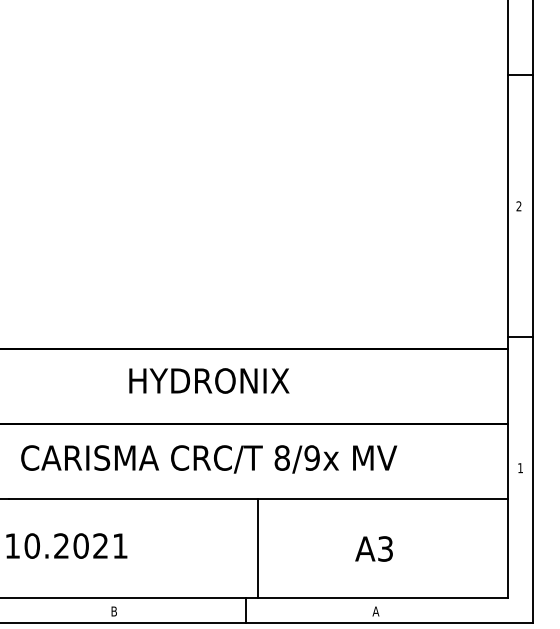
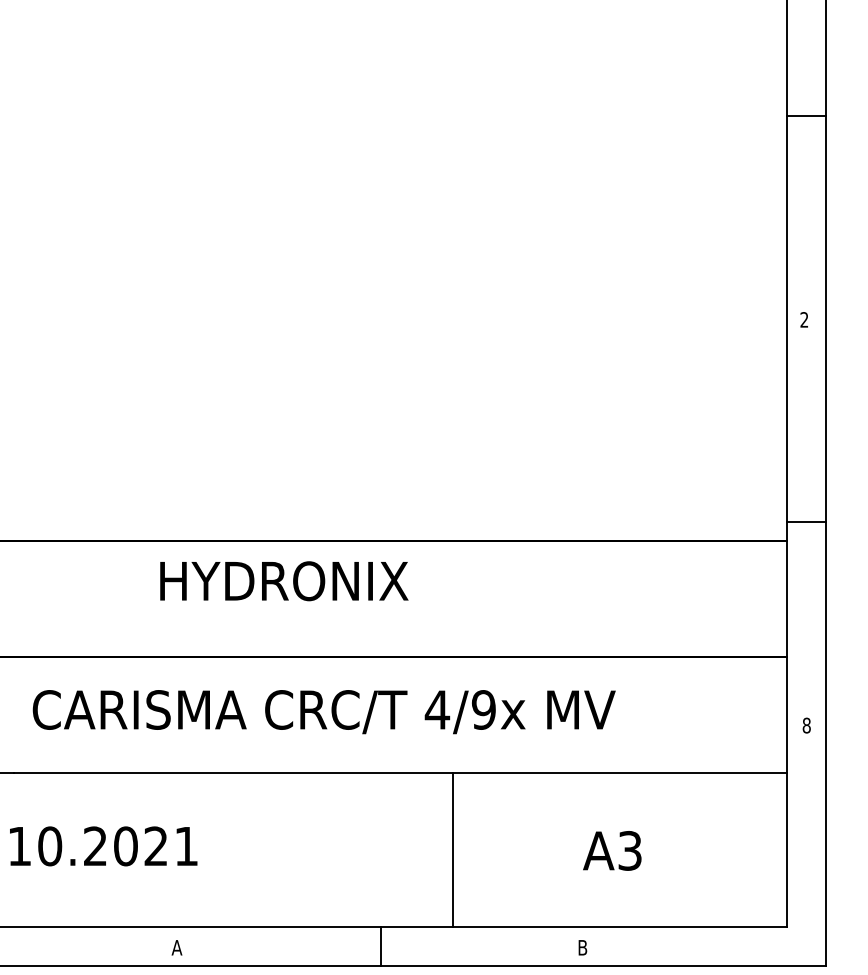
text: (209, 380) -> (284, 580), moved
text: (282, 457) -> (437, 709), 8/9x -> 4/9x
text: (520, 468) -> (806, 726), 1 -> 8
line: (258, 548) -> (453, 850), moved
text: (373, 548) -> (611, 850), moved
text: (113, 611) -> (175, 947), B -> A
text: (375, 611) -> (581, 947), A -> B

